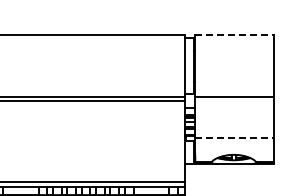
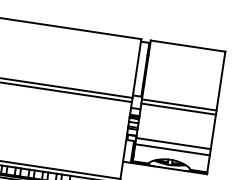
line: (234, 35) -> (188, 46), dashed -> solid
line: (234, 101) -> (178, 109), added
line: (234, 137) -> (173, 143), dashed -> solid
line: (234, 144) -> (172, 150), added

